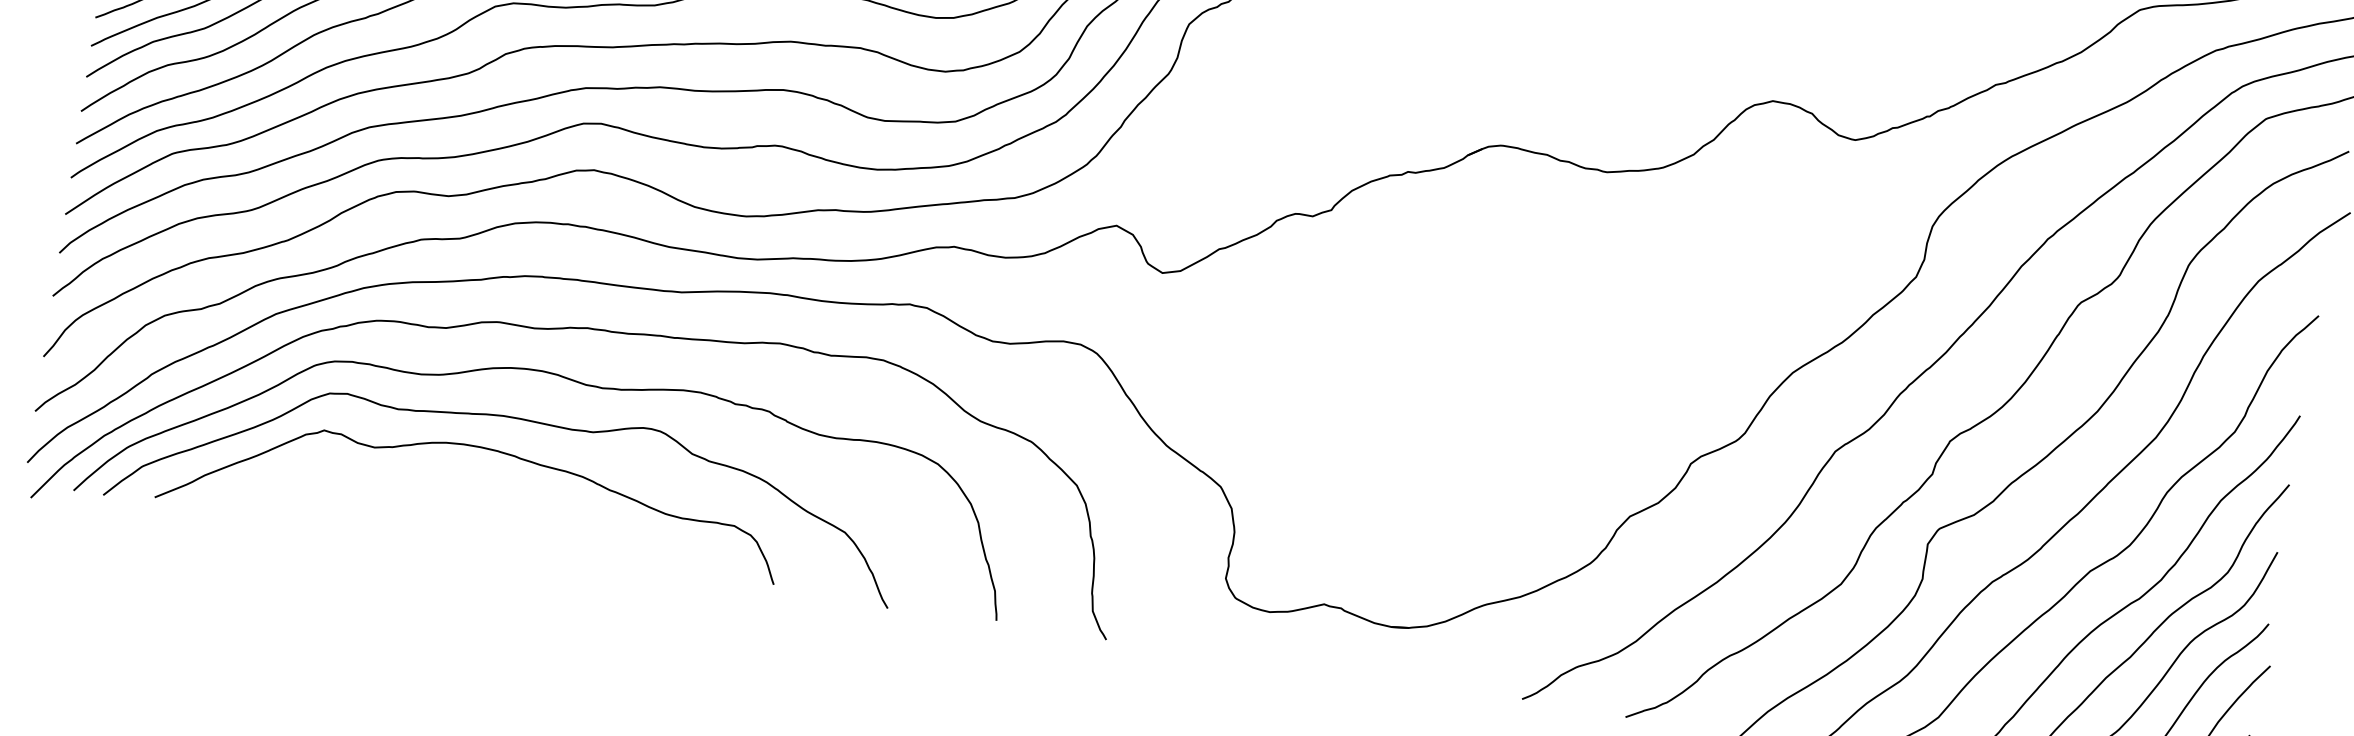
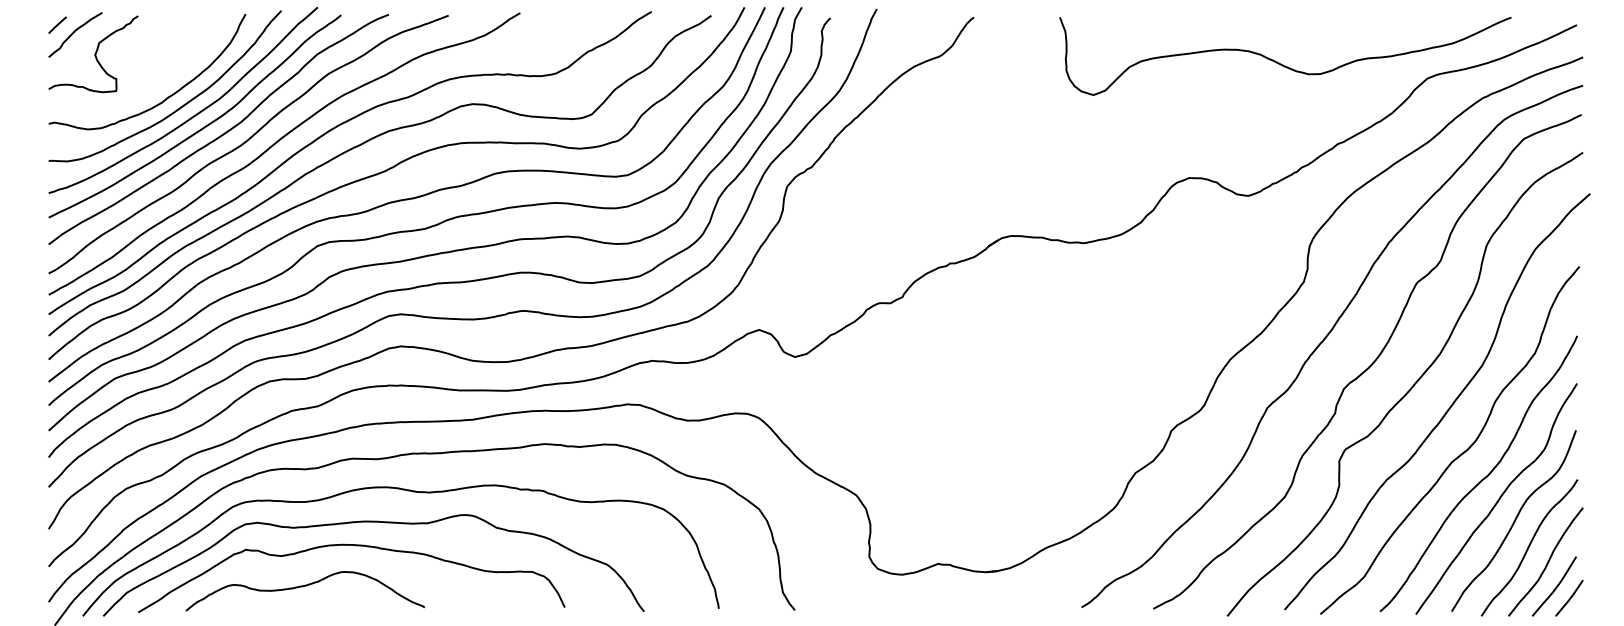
curve: (402, 496) -> (305, 586), added

